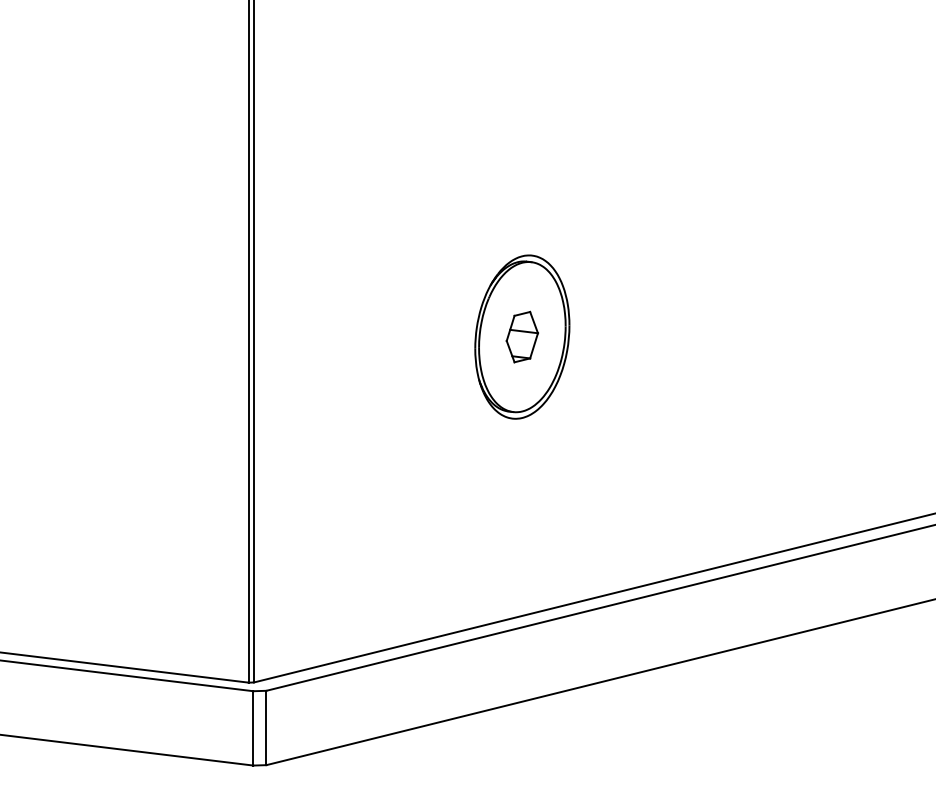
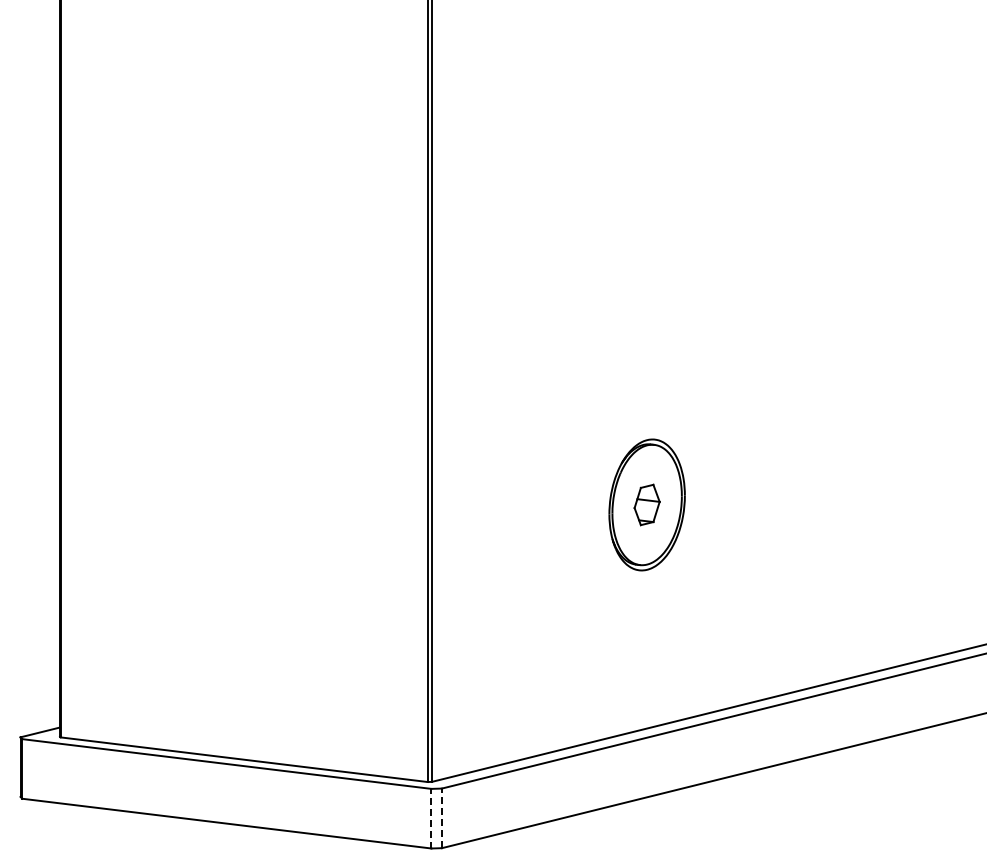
line: (253, 728) -> (431, 818), solid -> dashed
line: (265, 728) -> (441, 818), solid -> dashed

